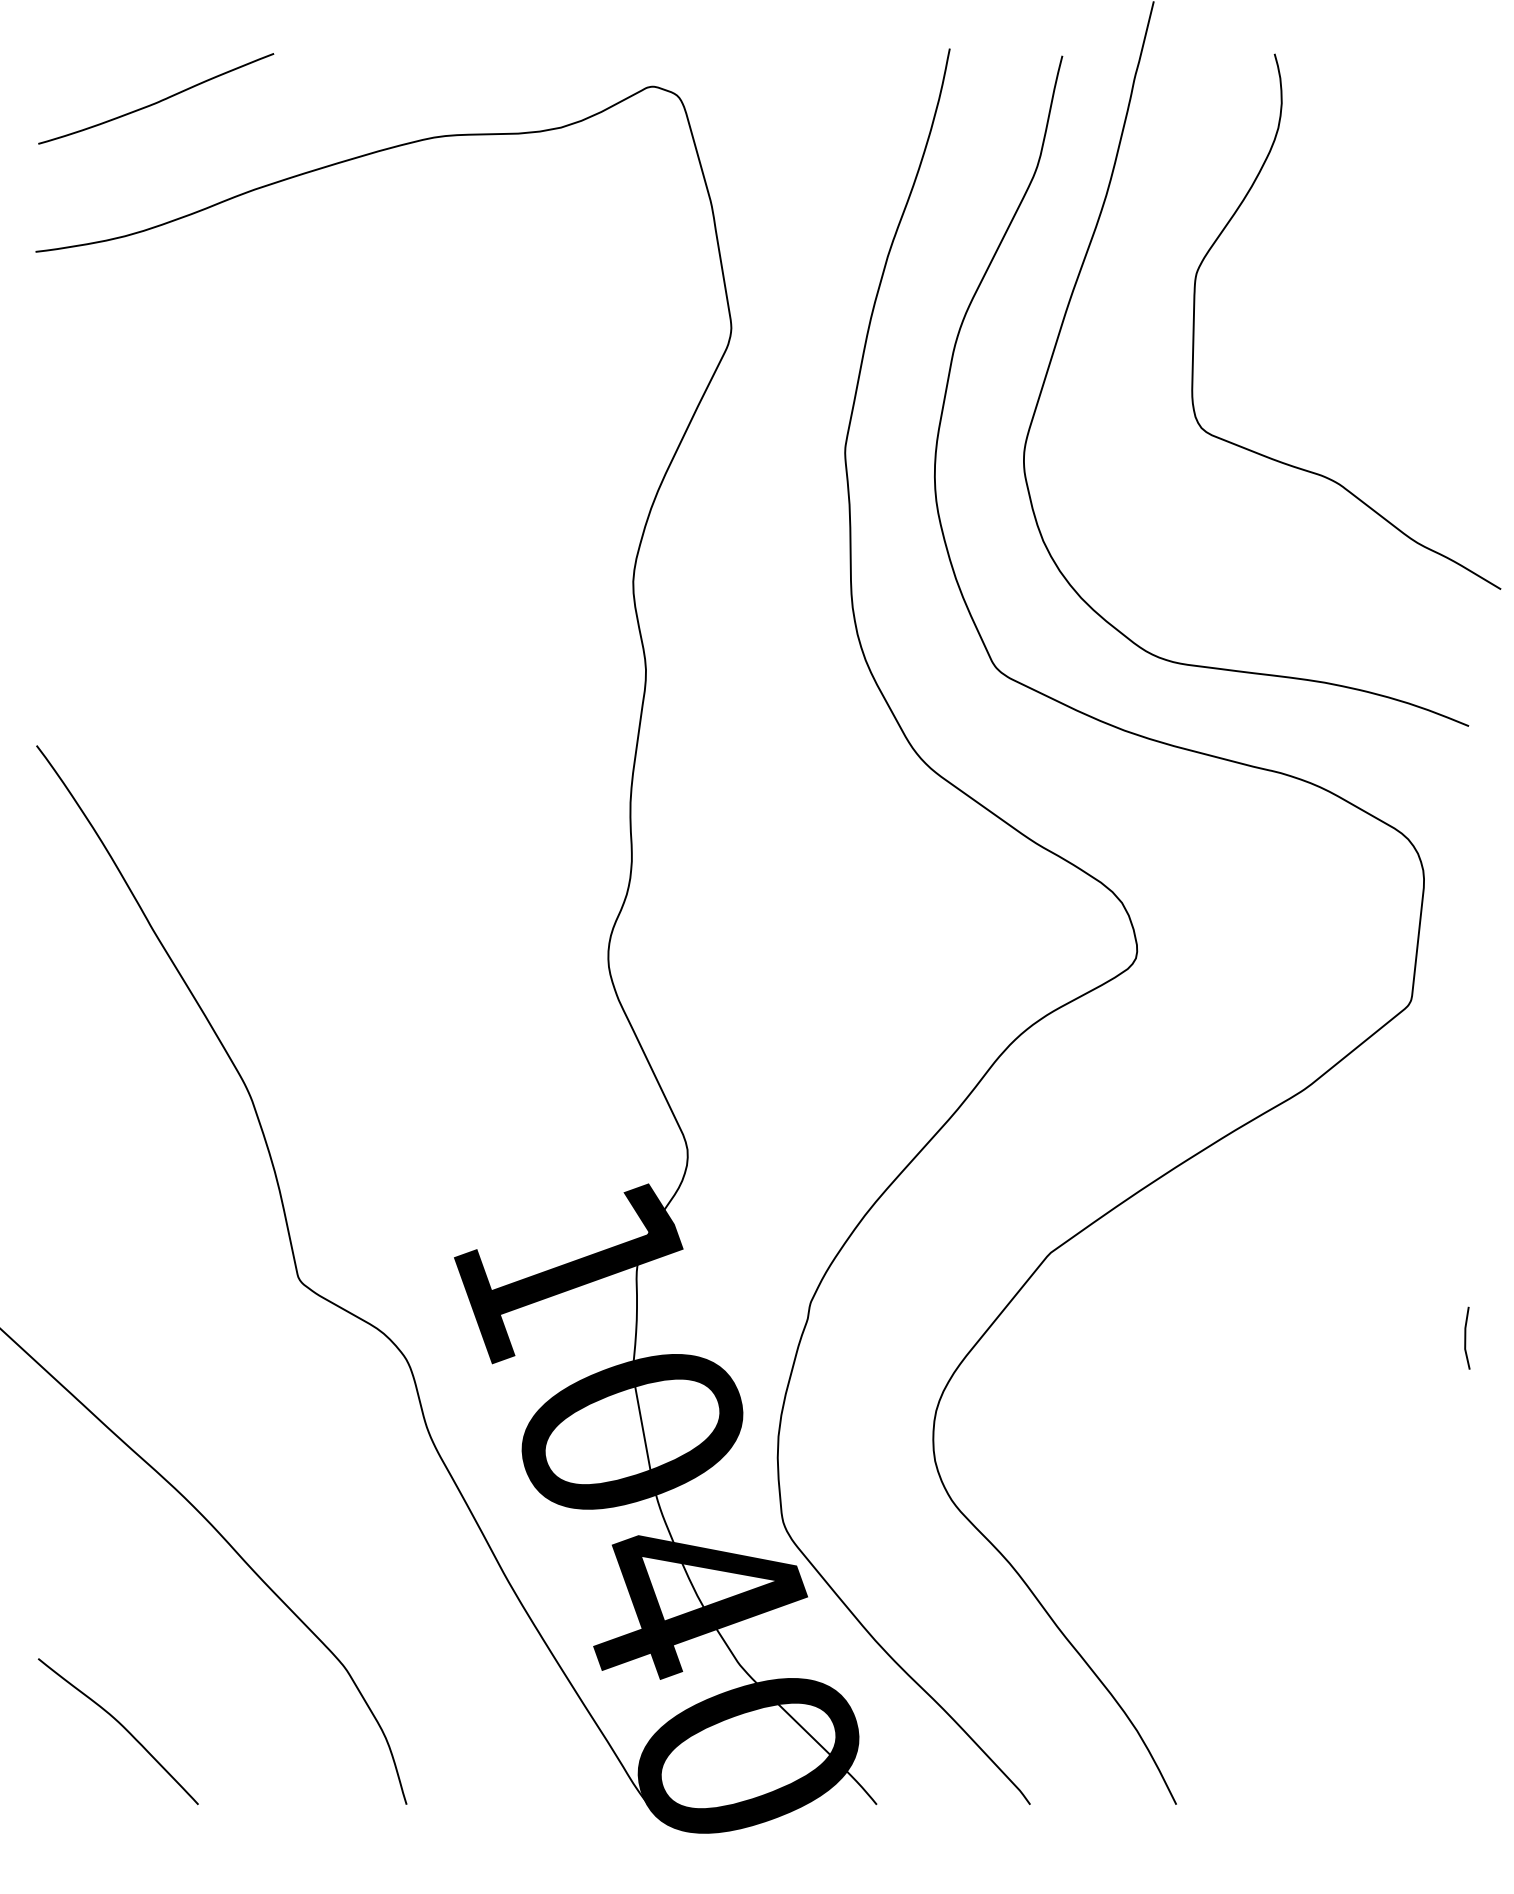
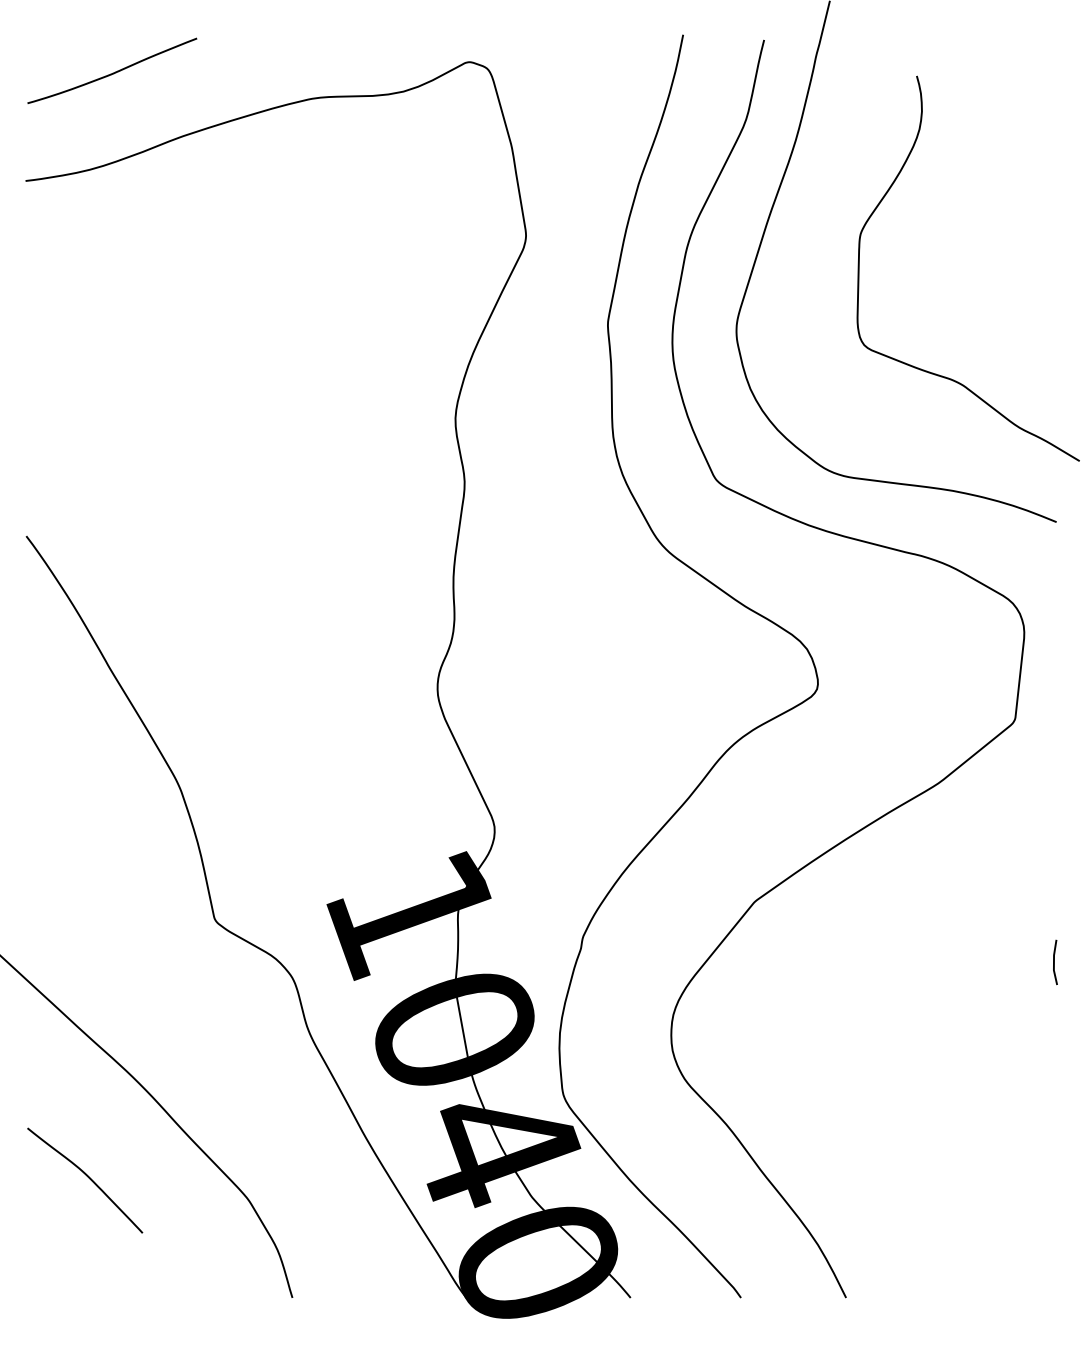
curve: (1195, 305) -> (859, 256), moved
curve: (122, 1727) -> (88, 1177), moved

